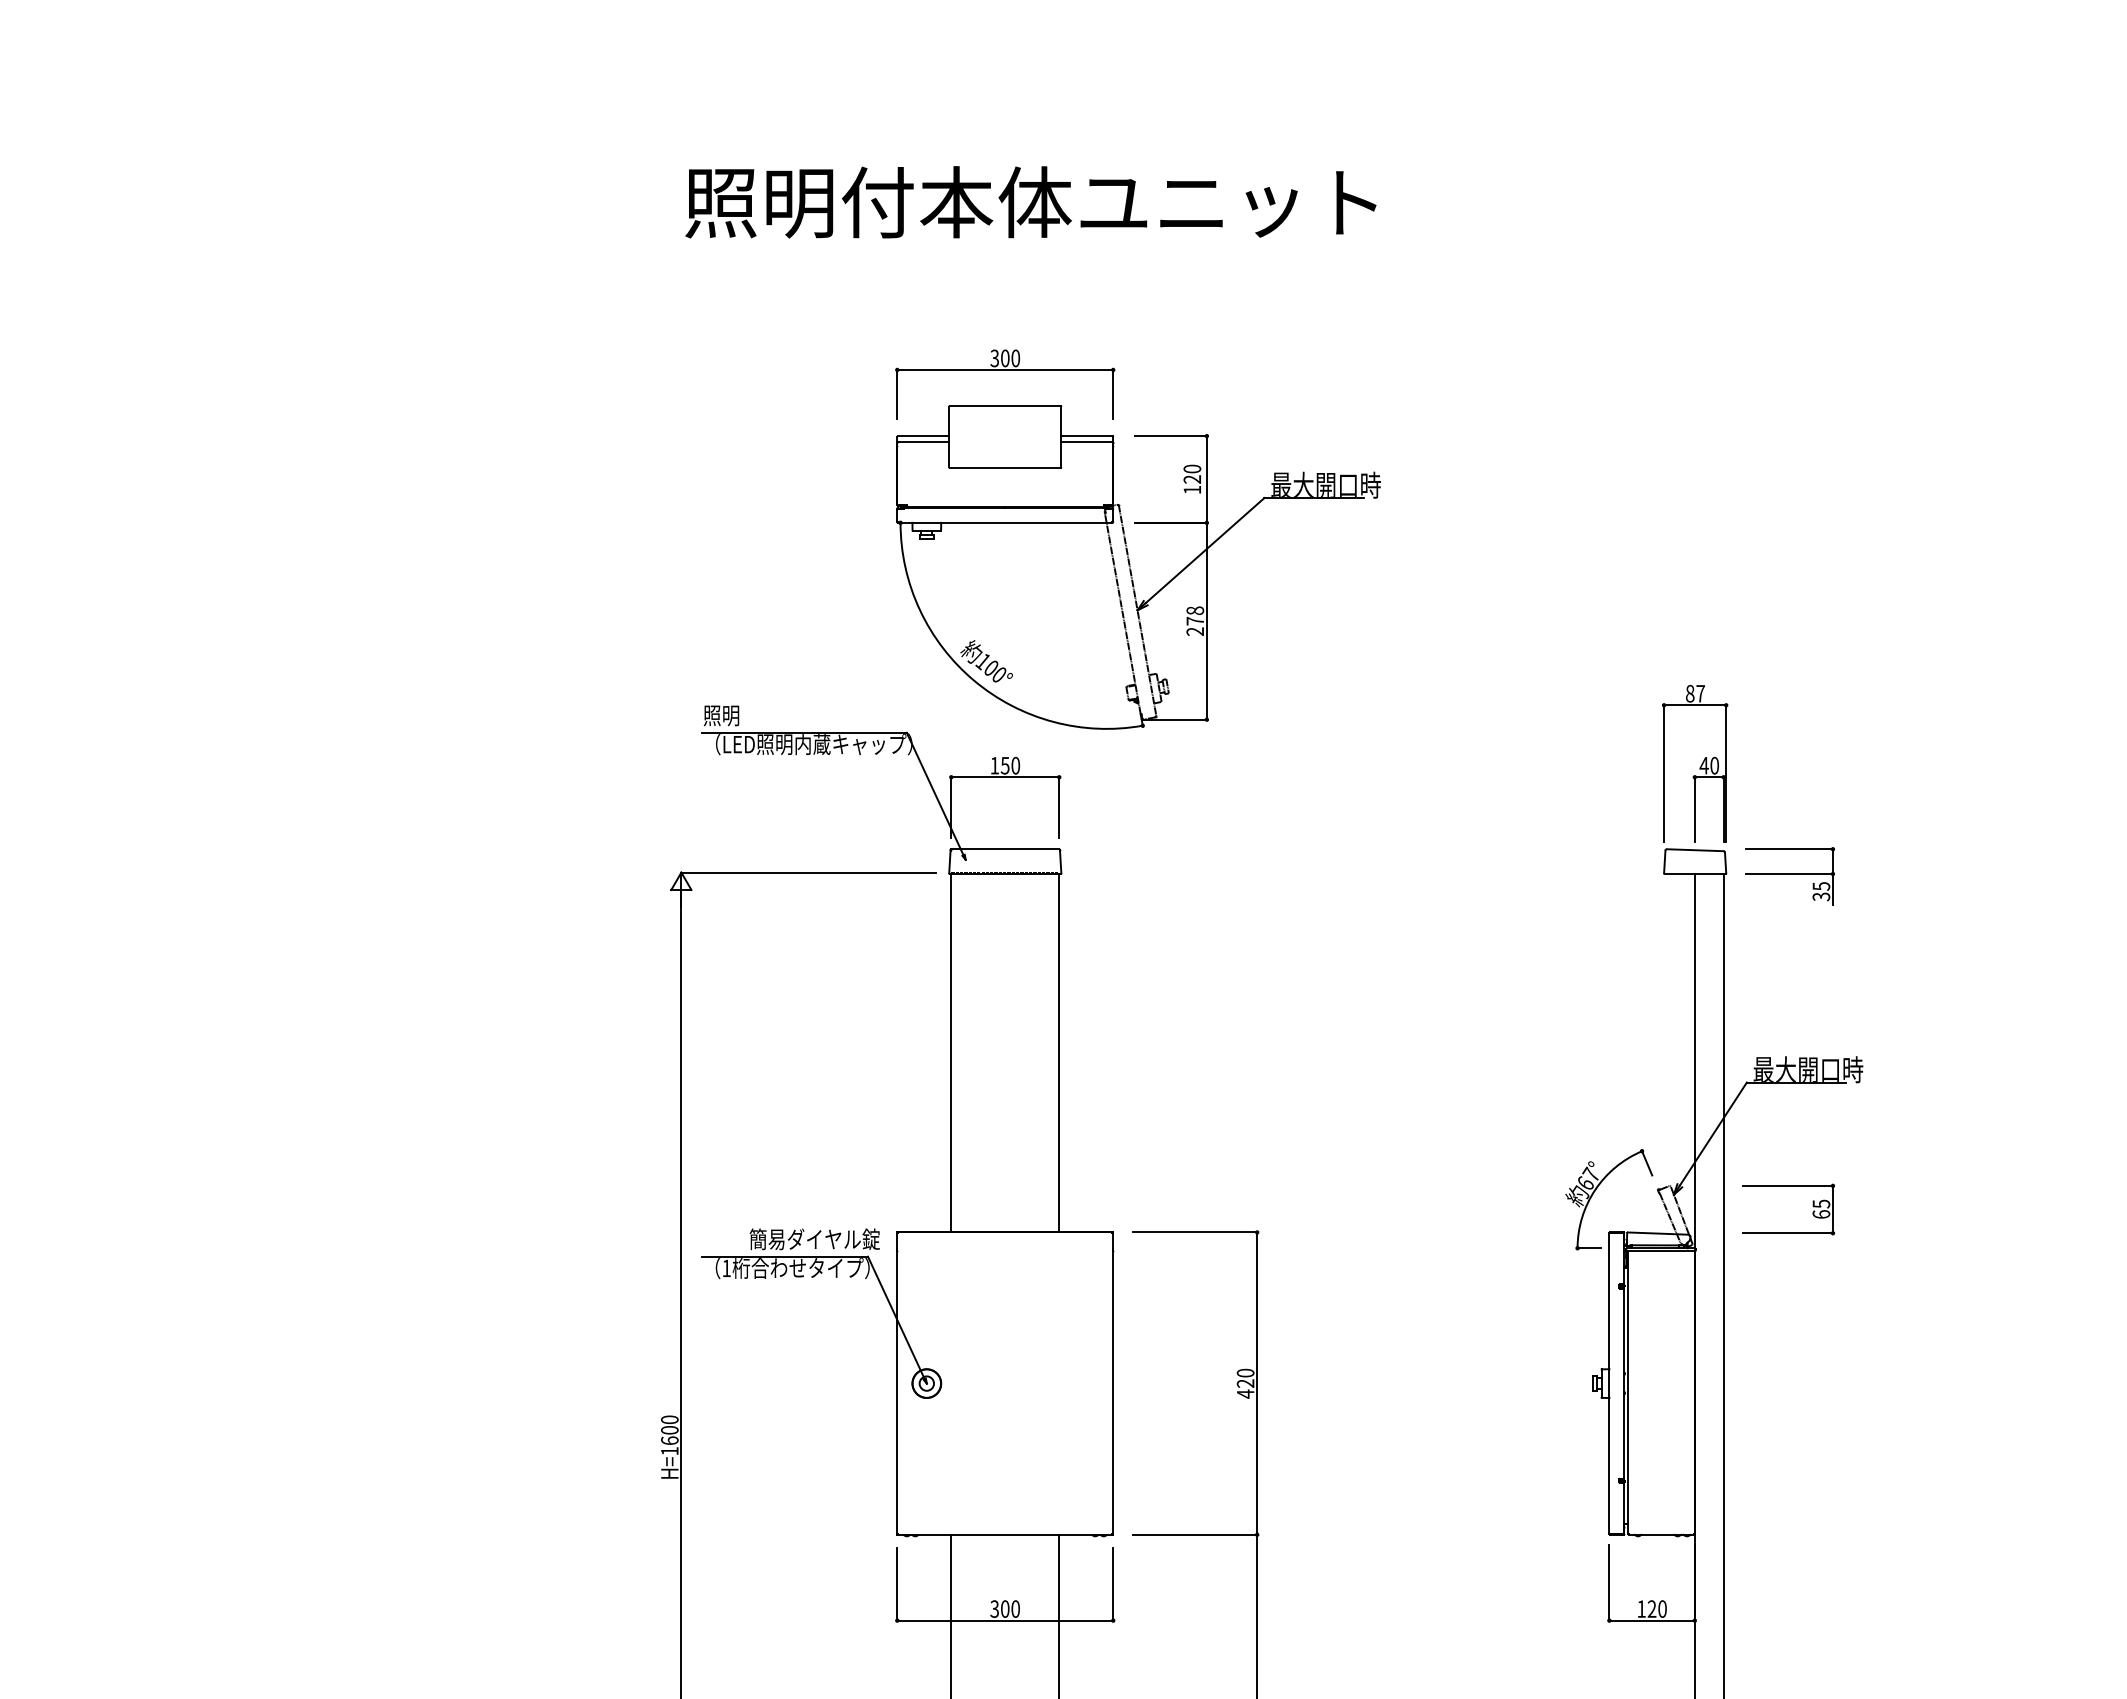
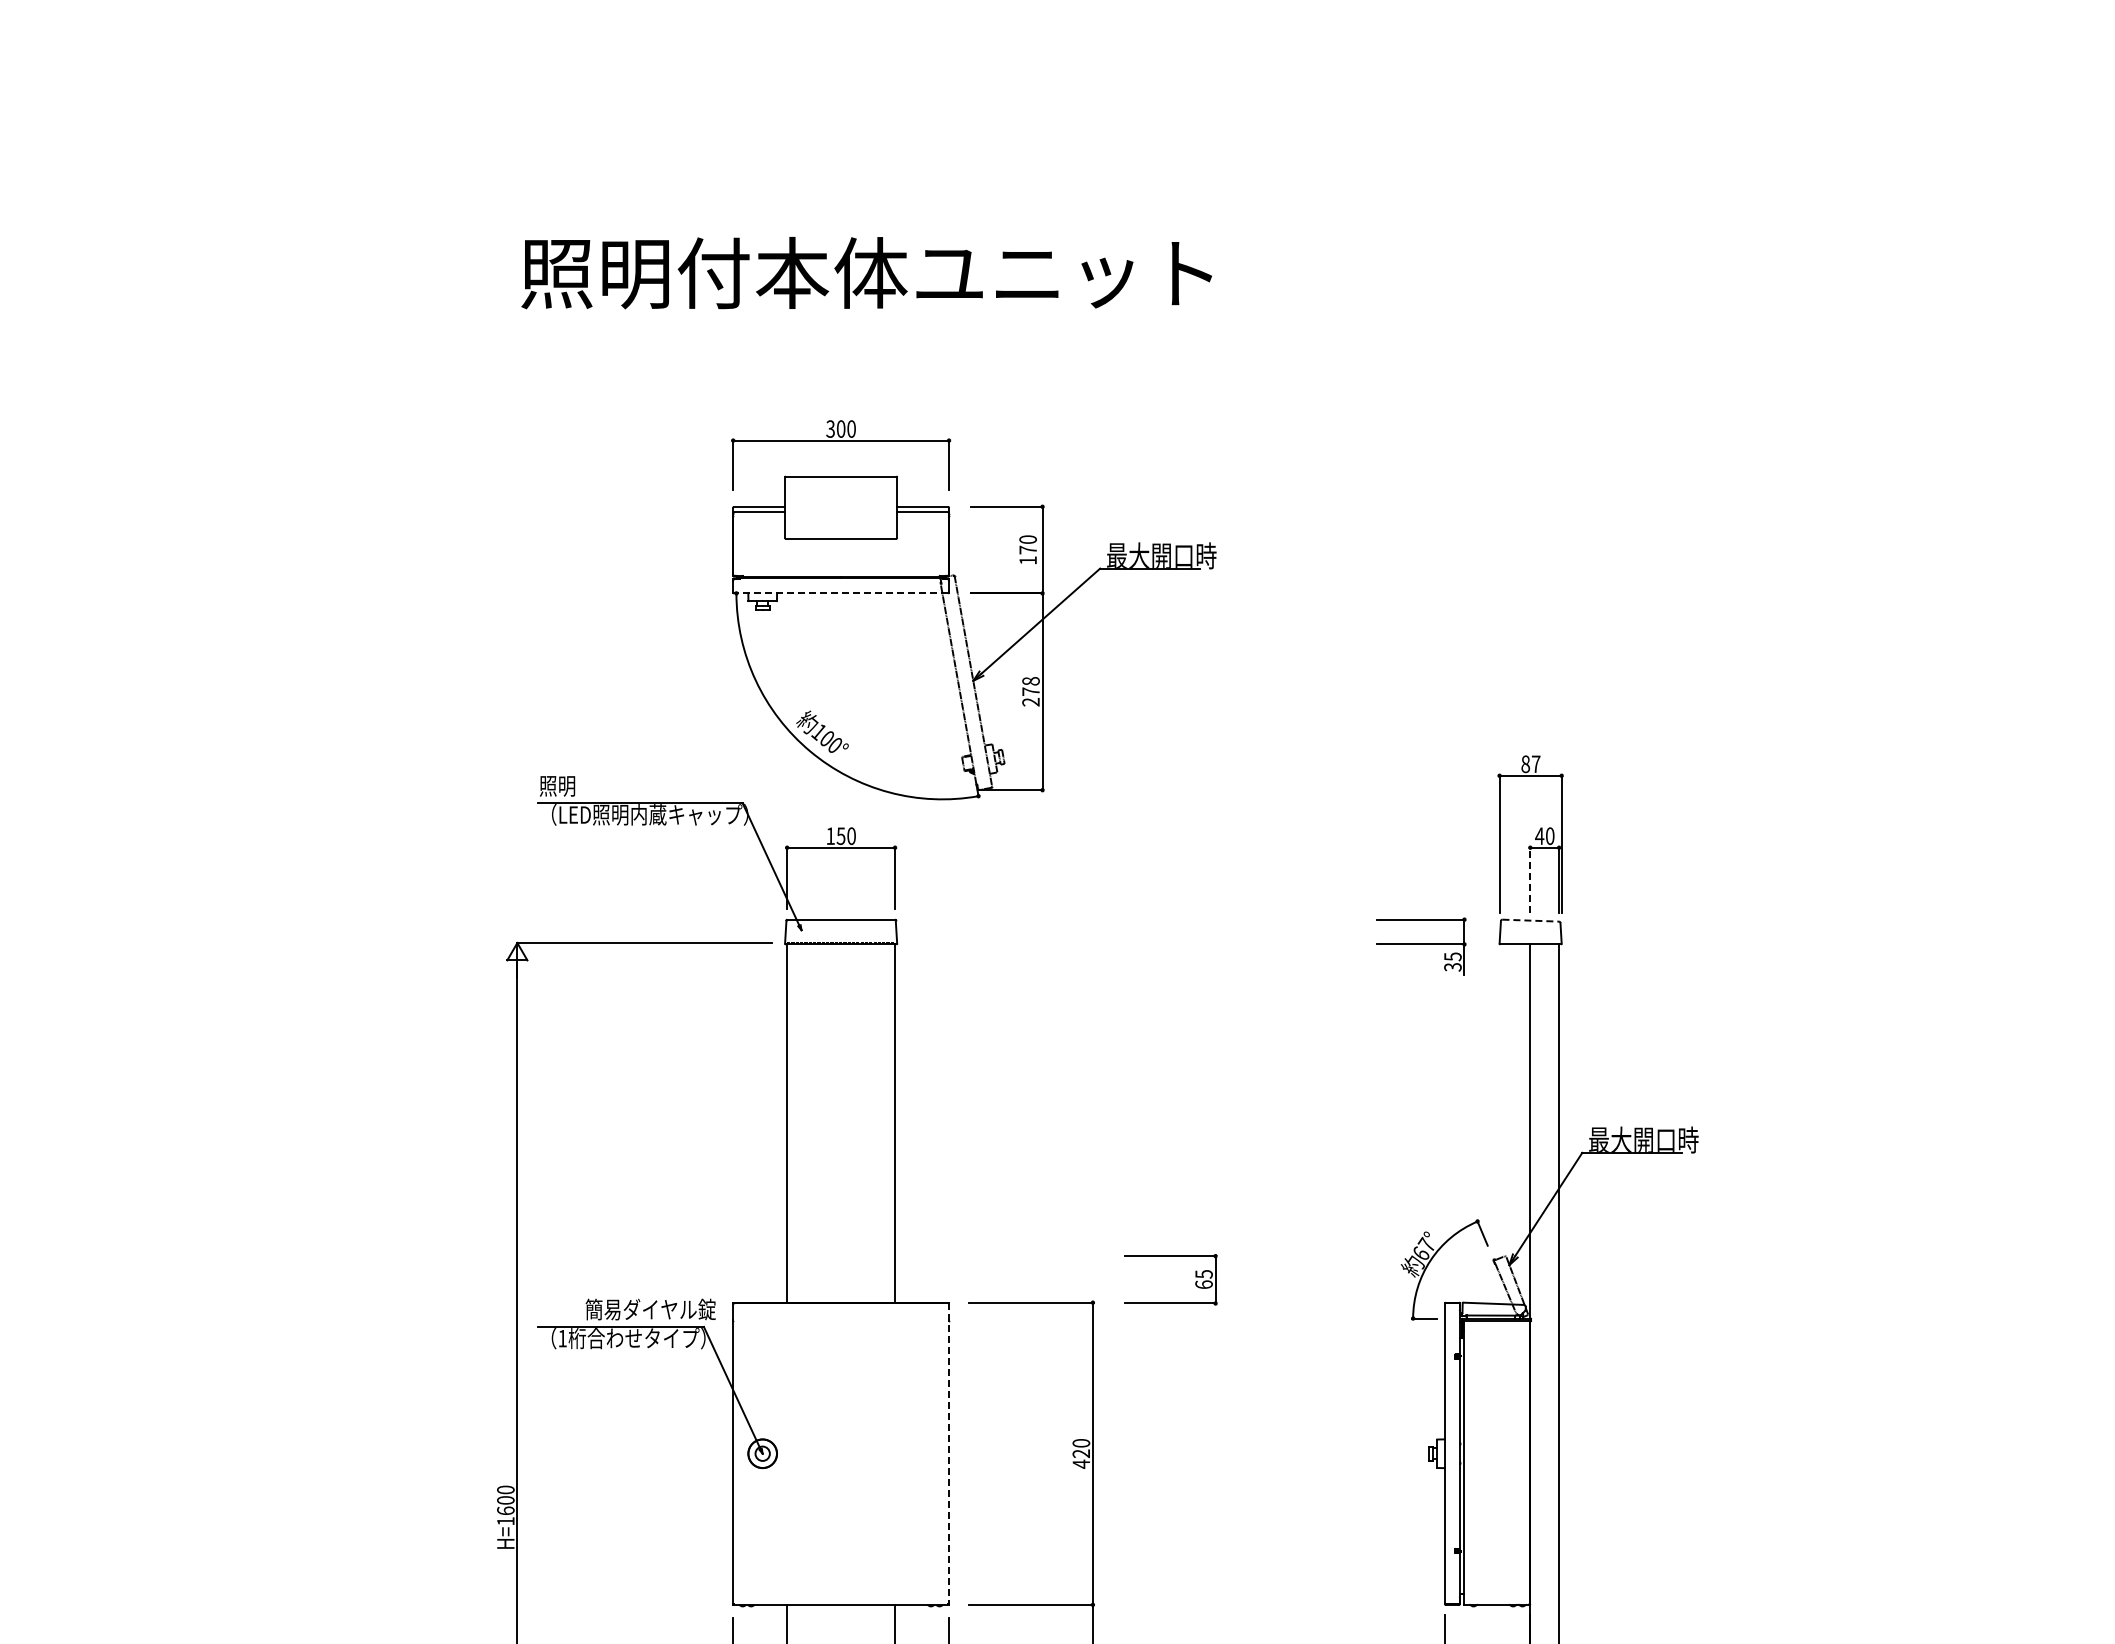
text: (1191, 479) -> (1027, 550), 120 -> 170
line: (1004, 522) -> (840, 593), solid -> dashed
line: (1694, 809) -> (1529, 879), solid -> dashed
line: (1695, 850) -> (1530, 920), solid -> dashed
part: (1789, 876) -> (1421, 946), moved
part: (1788, 1186) -> (1171, 1256), moved
line: (1113, 1384) -> (949, 1454), solid -> dashed

